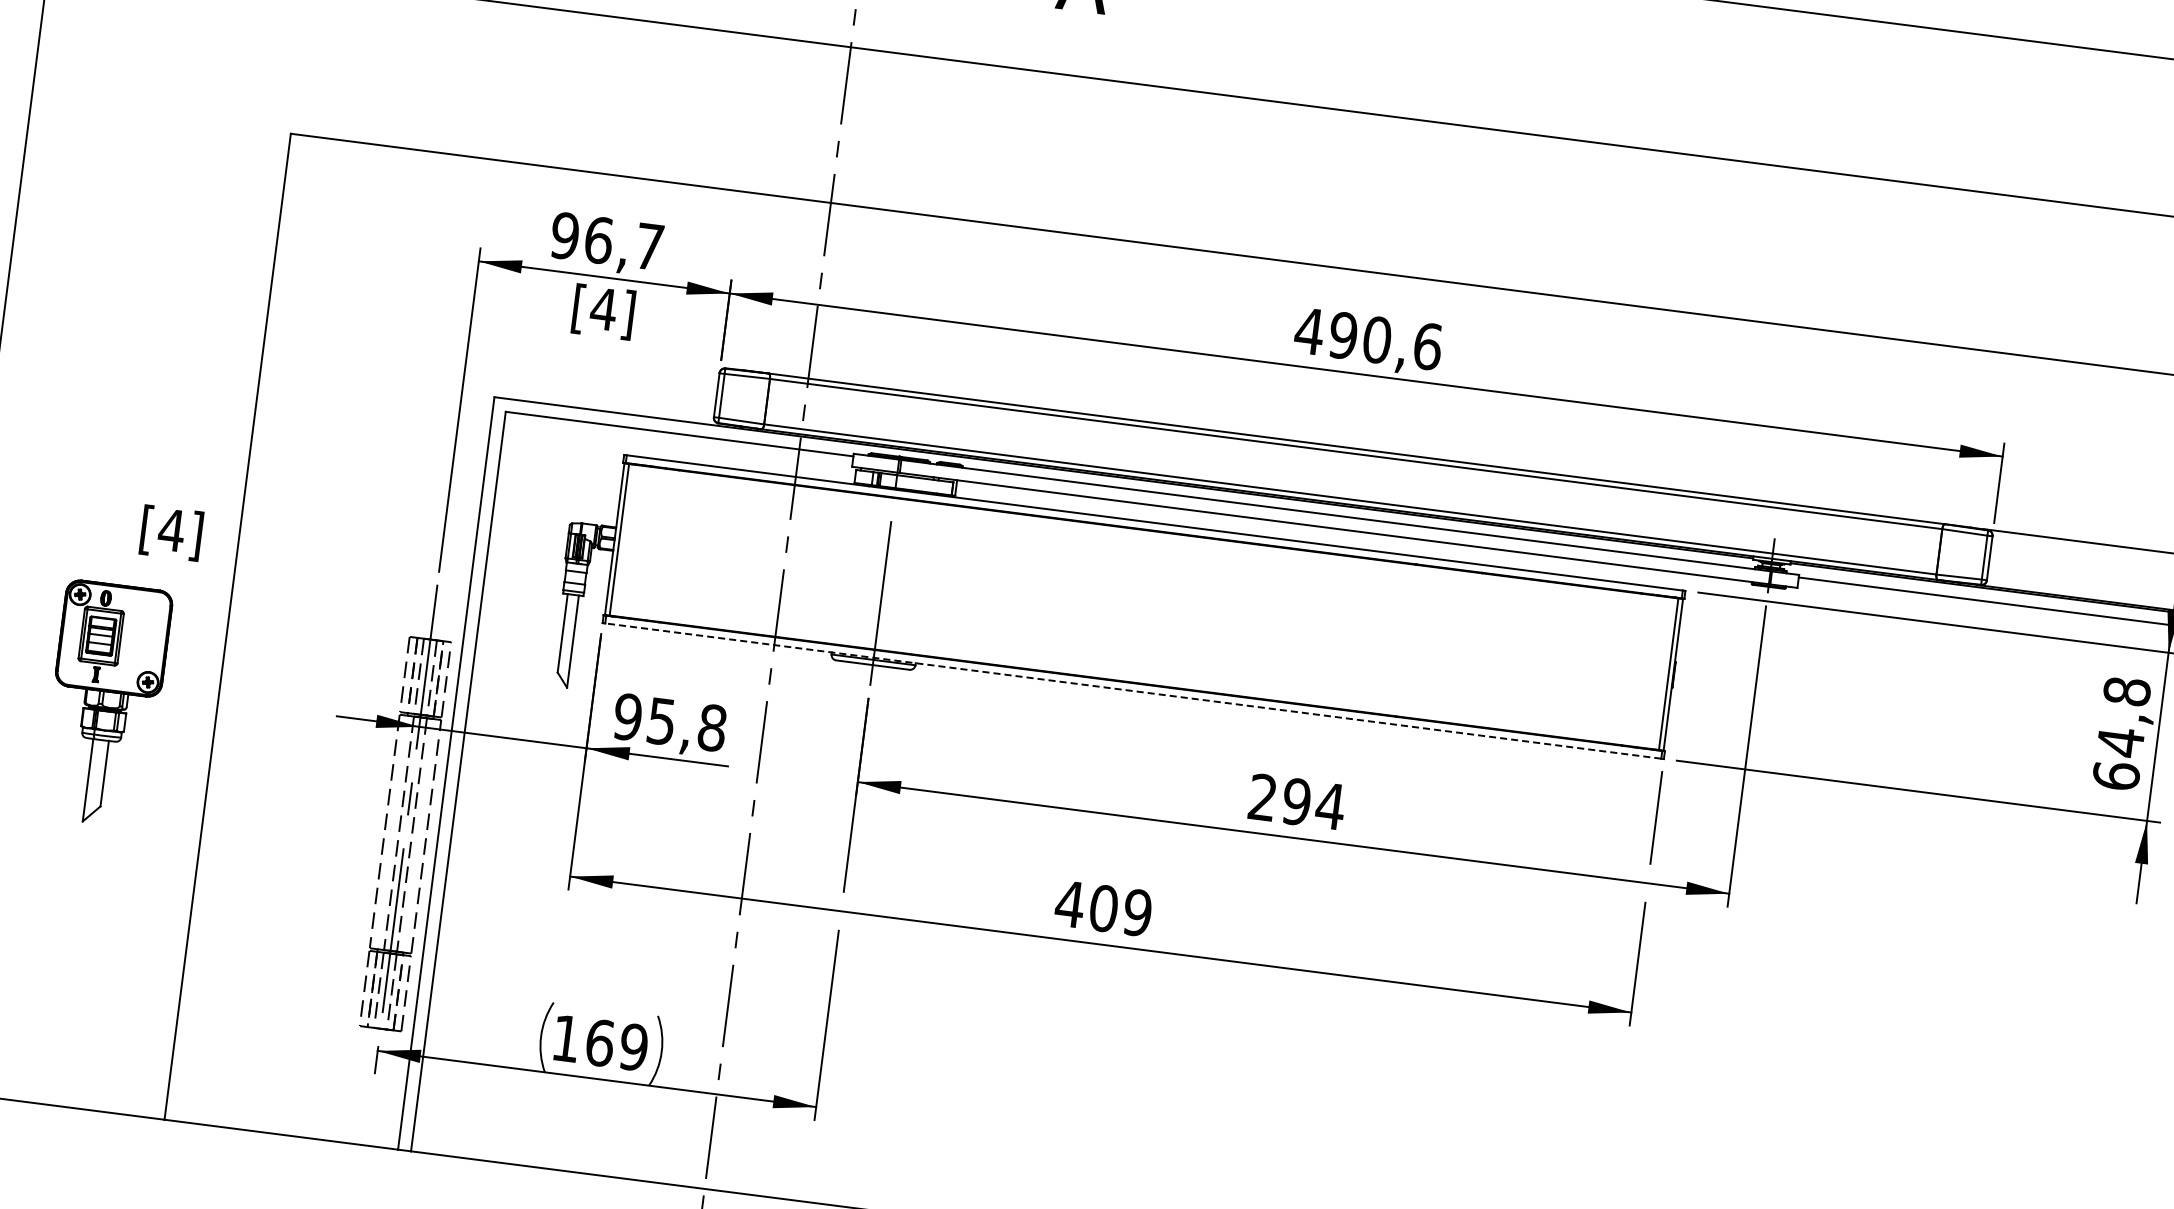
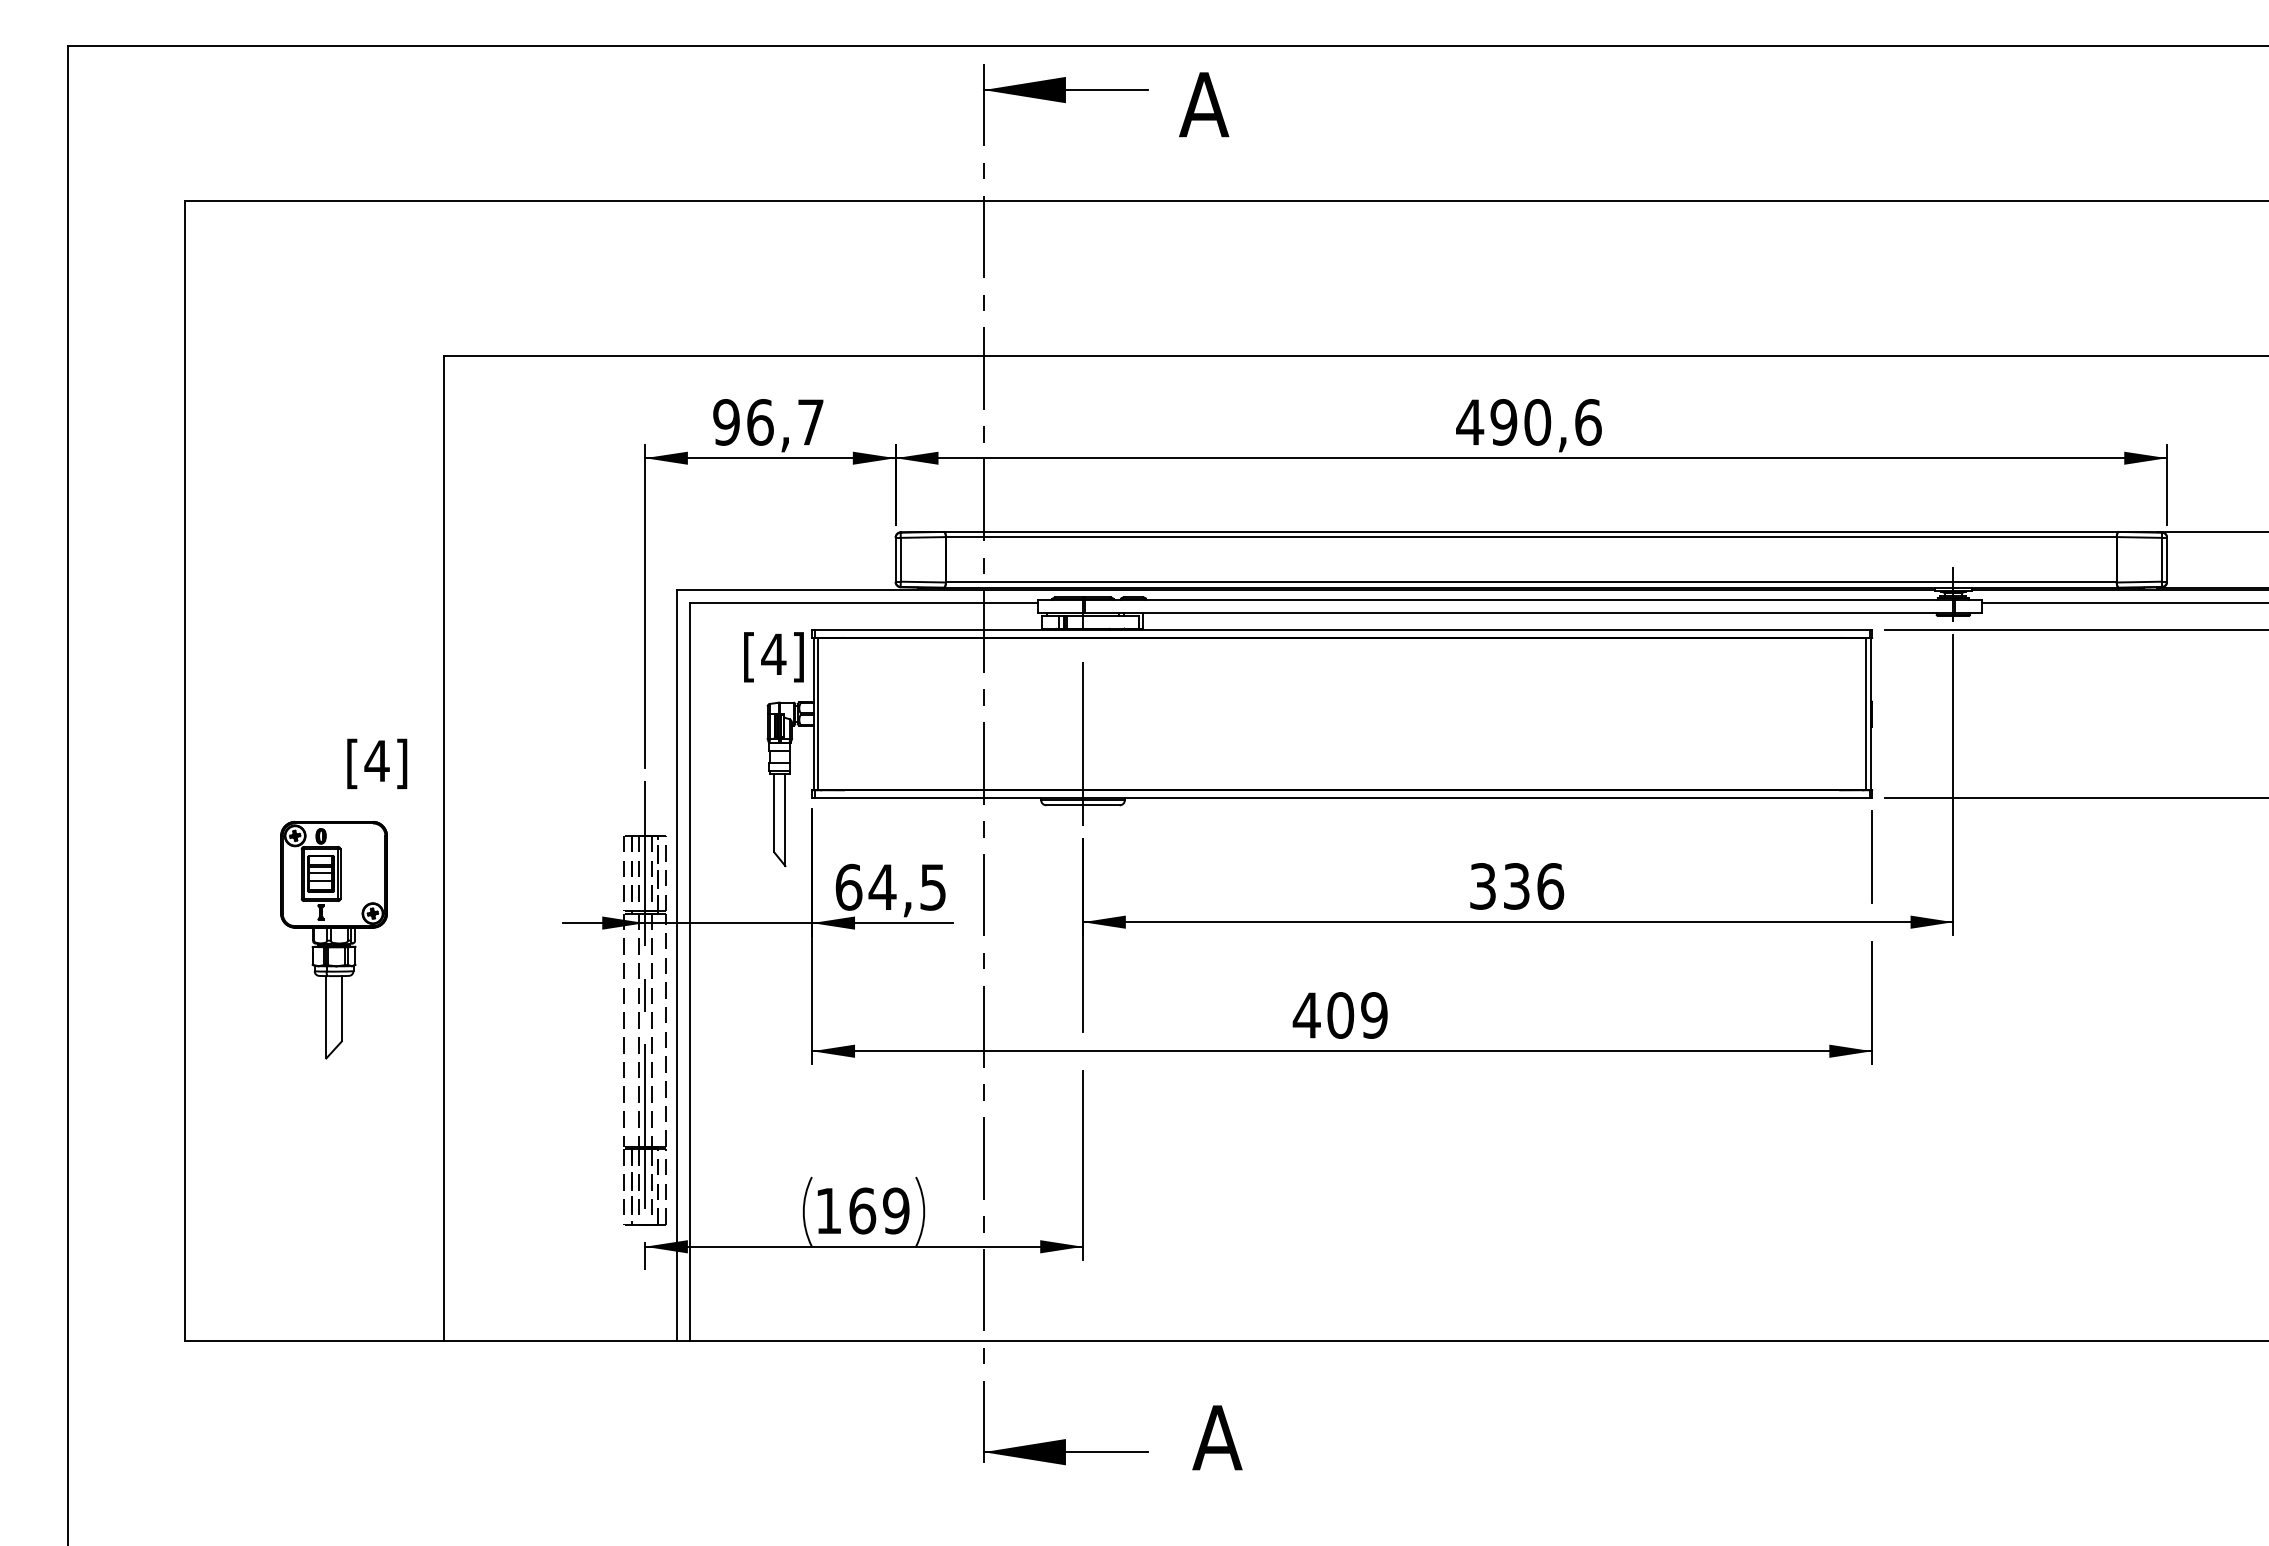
text: (603, 312) -> (773, 657), moved
line: (1132, 691) -> (1341, 798), dashed -> solid
text: (669, 721) -> (890, 886), 95,8 -> 64,5
text: (1297, 802) -> (1517, 886), 294 -> 336

